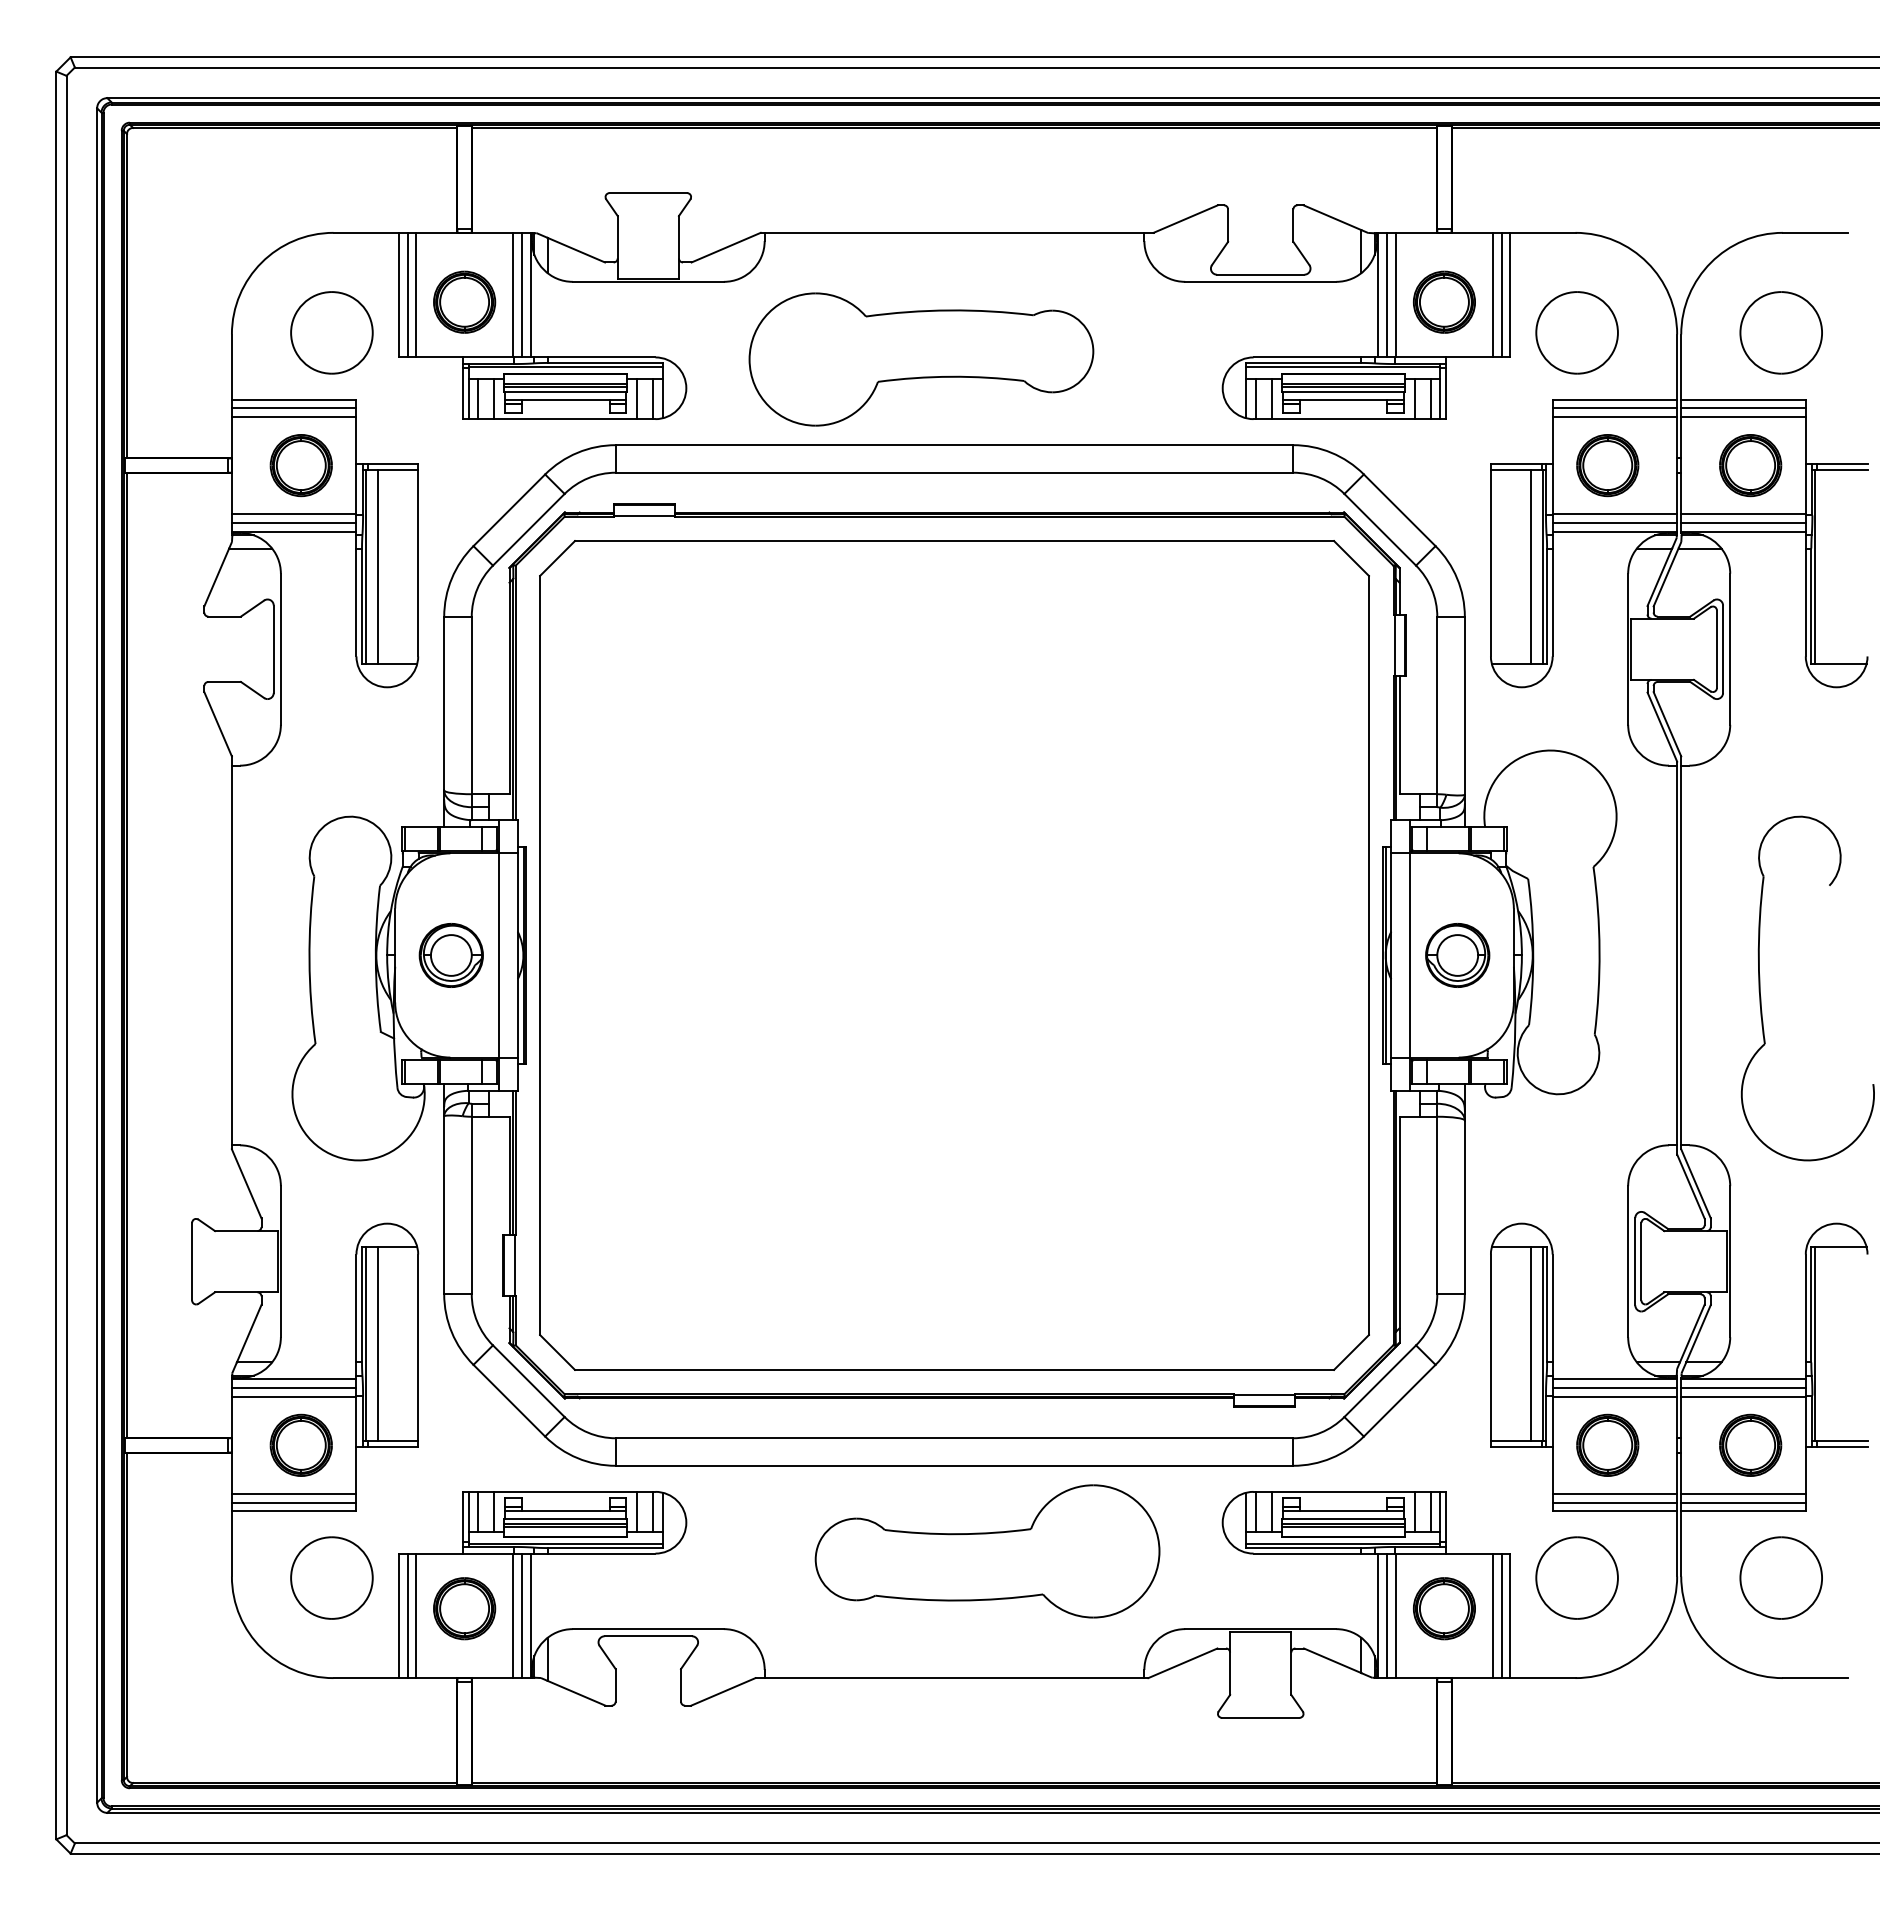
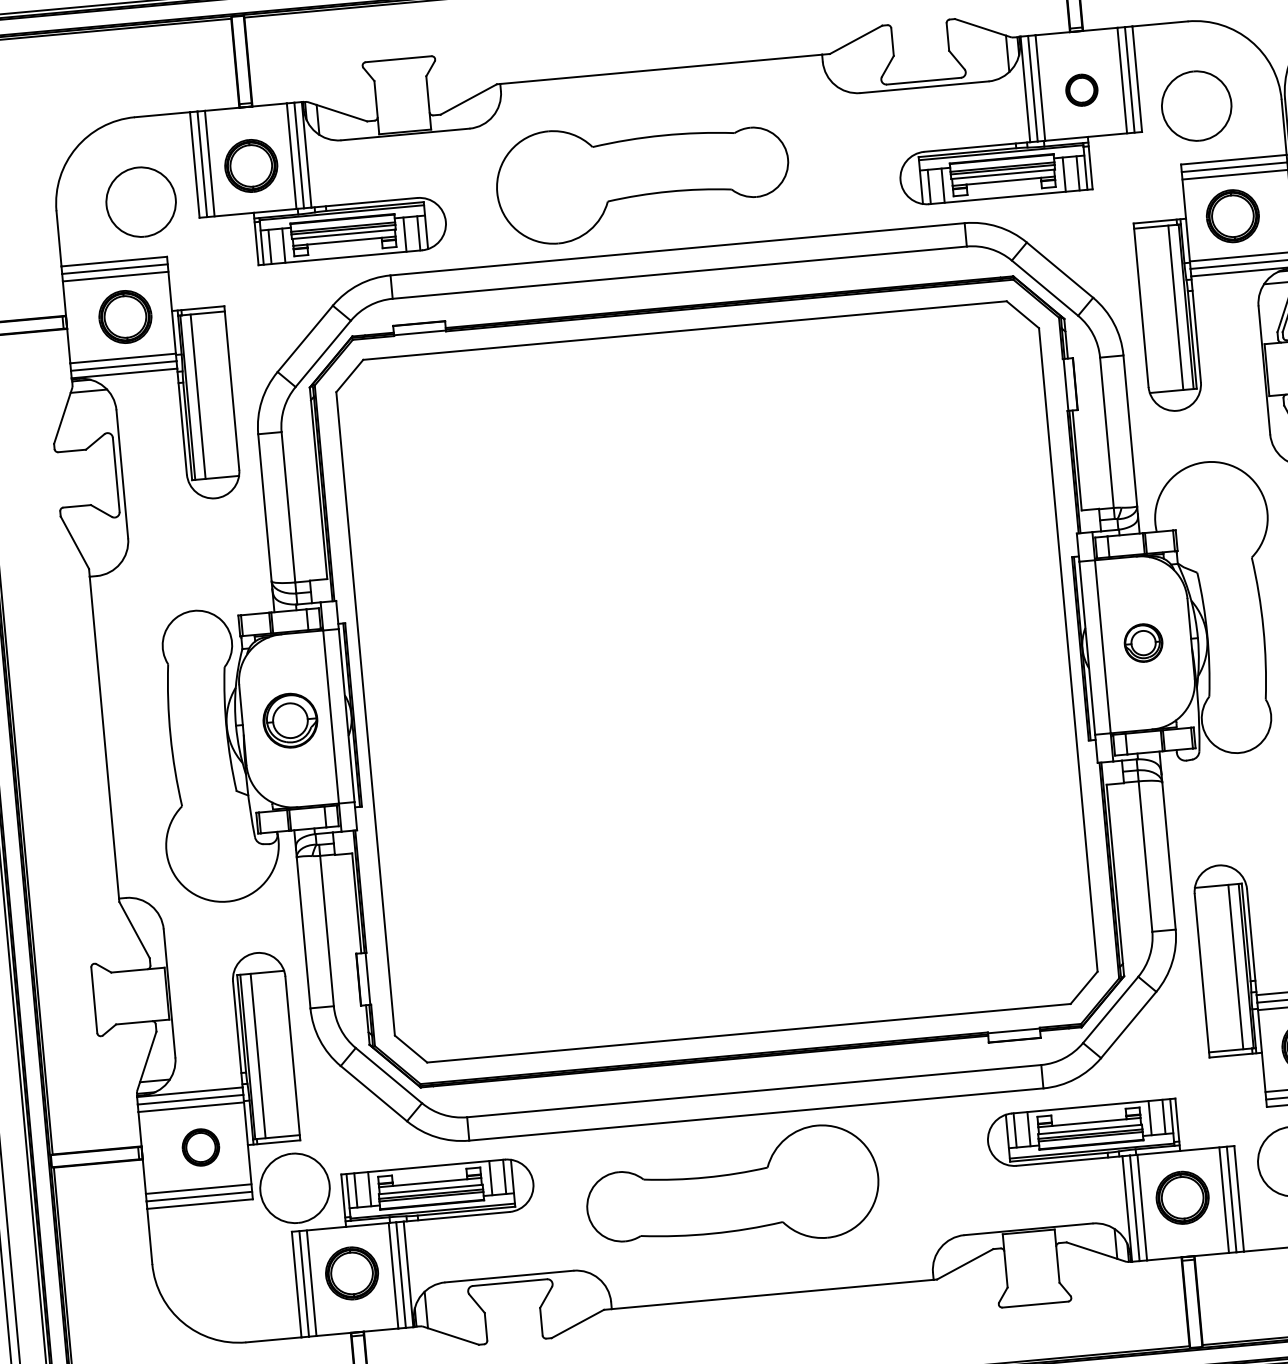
part: (1444, 301) -> (1081, 89), size x0.6
part: (1457, 955) -> (1143, 643), size x0.7
part: (300, 1444) -> (200, 1146), size x0.7
part: (987, 1551) -> (732, 1189), moved
part: (331, 1577) -> (294, 1187), moved

